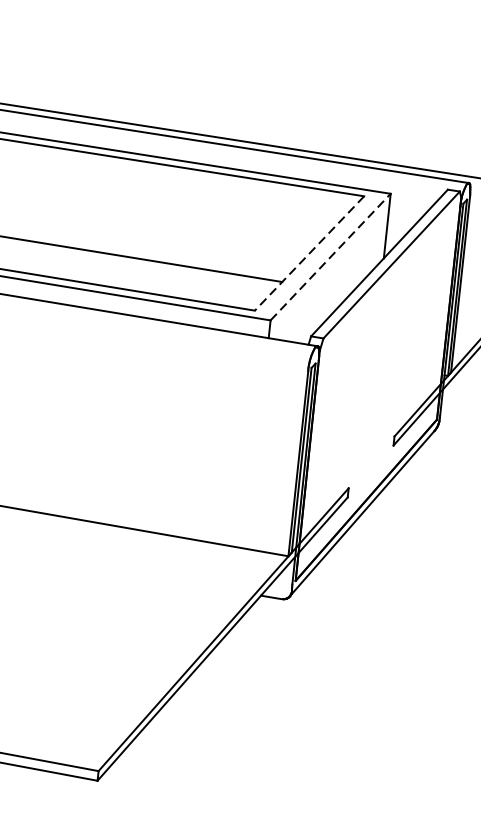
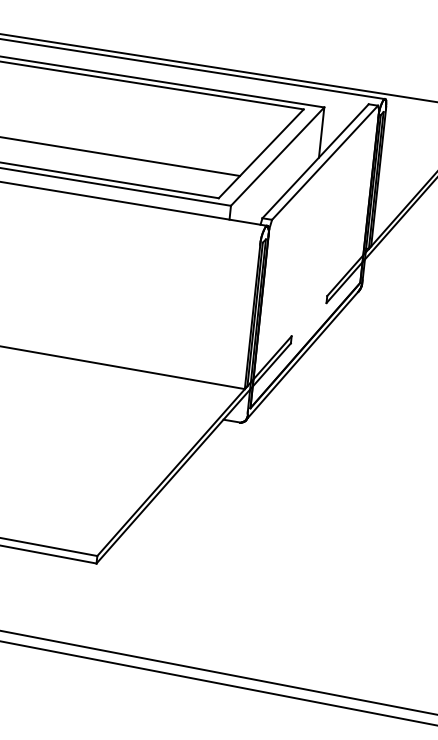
line: (308, 254) -> (260, 154), dashed -> solid
line: (330, 256) -> (277, 156), dashed -> solid

